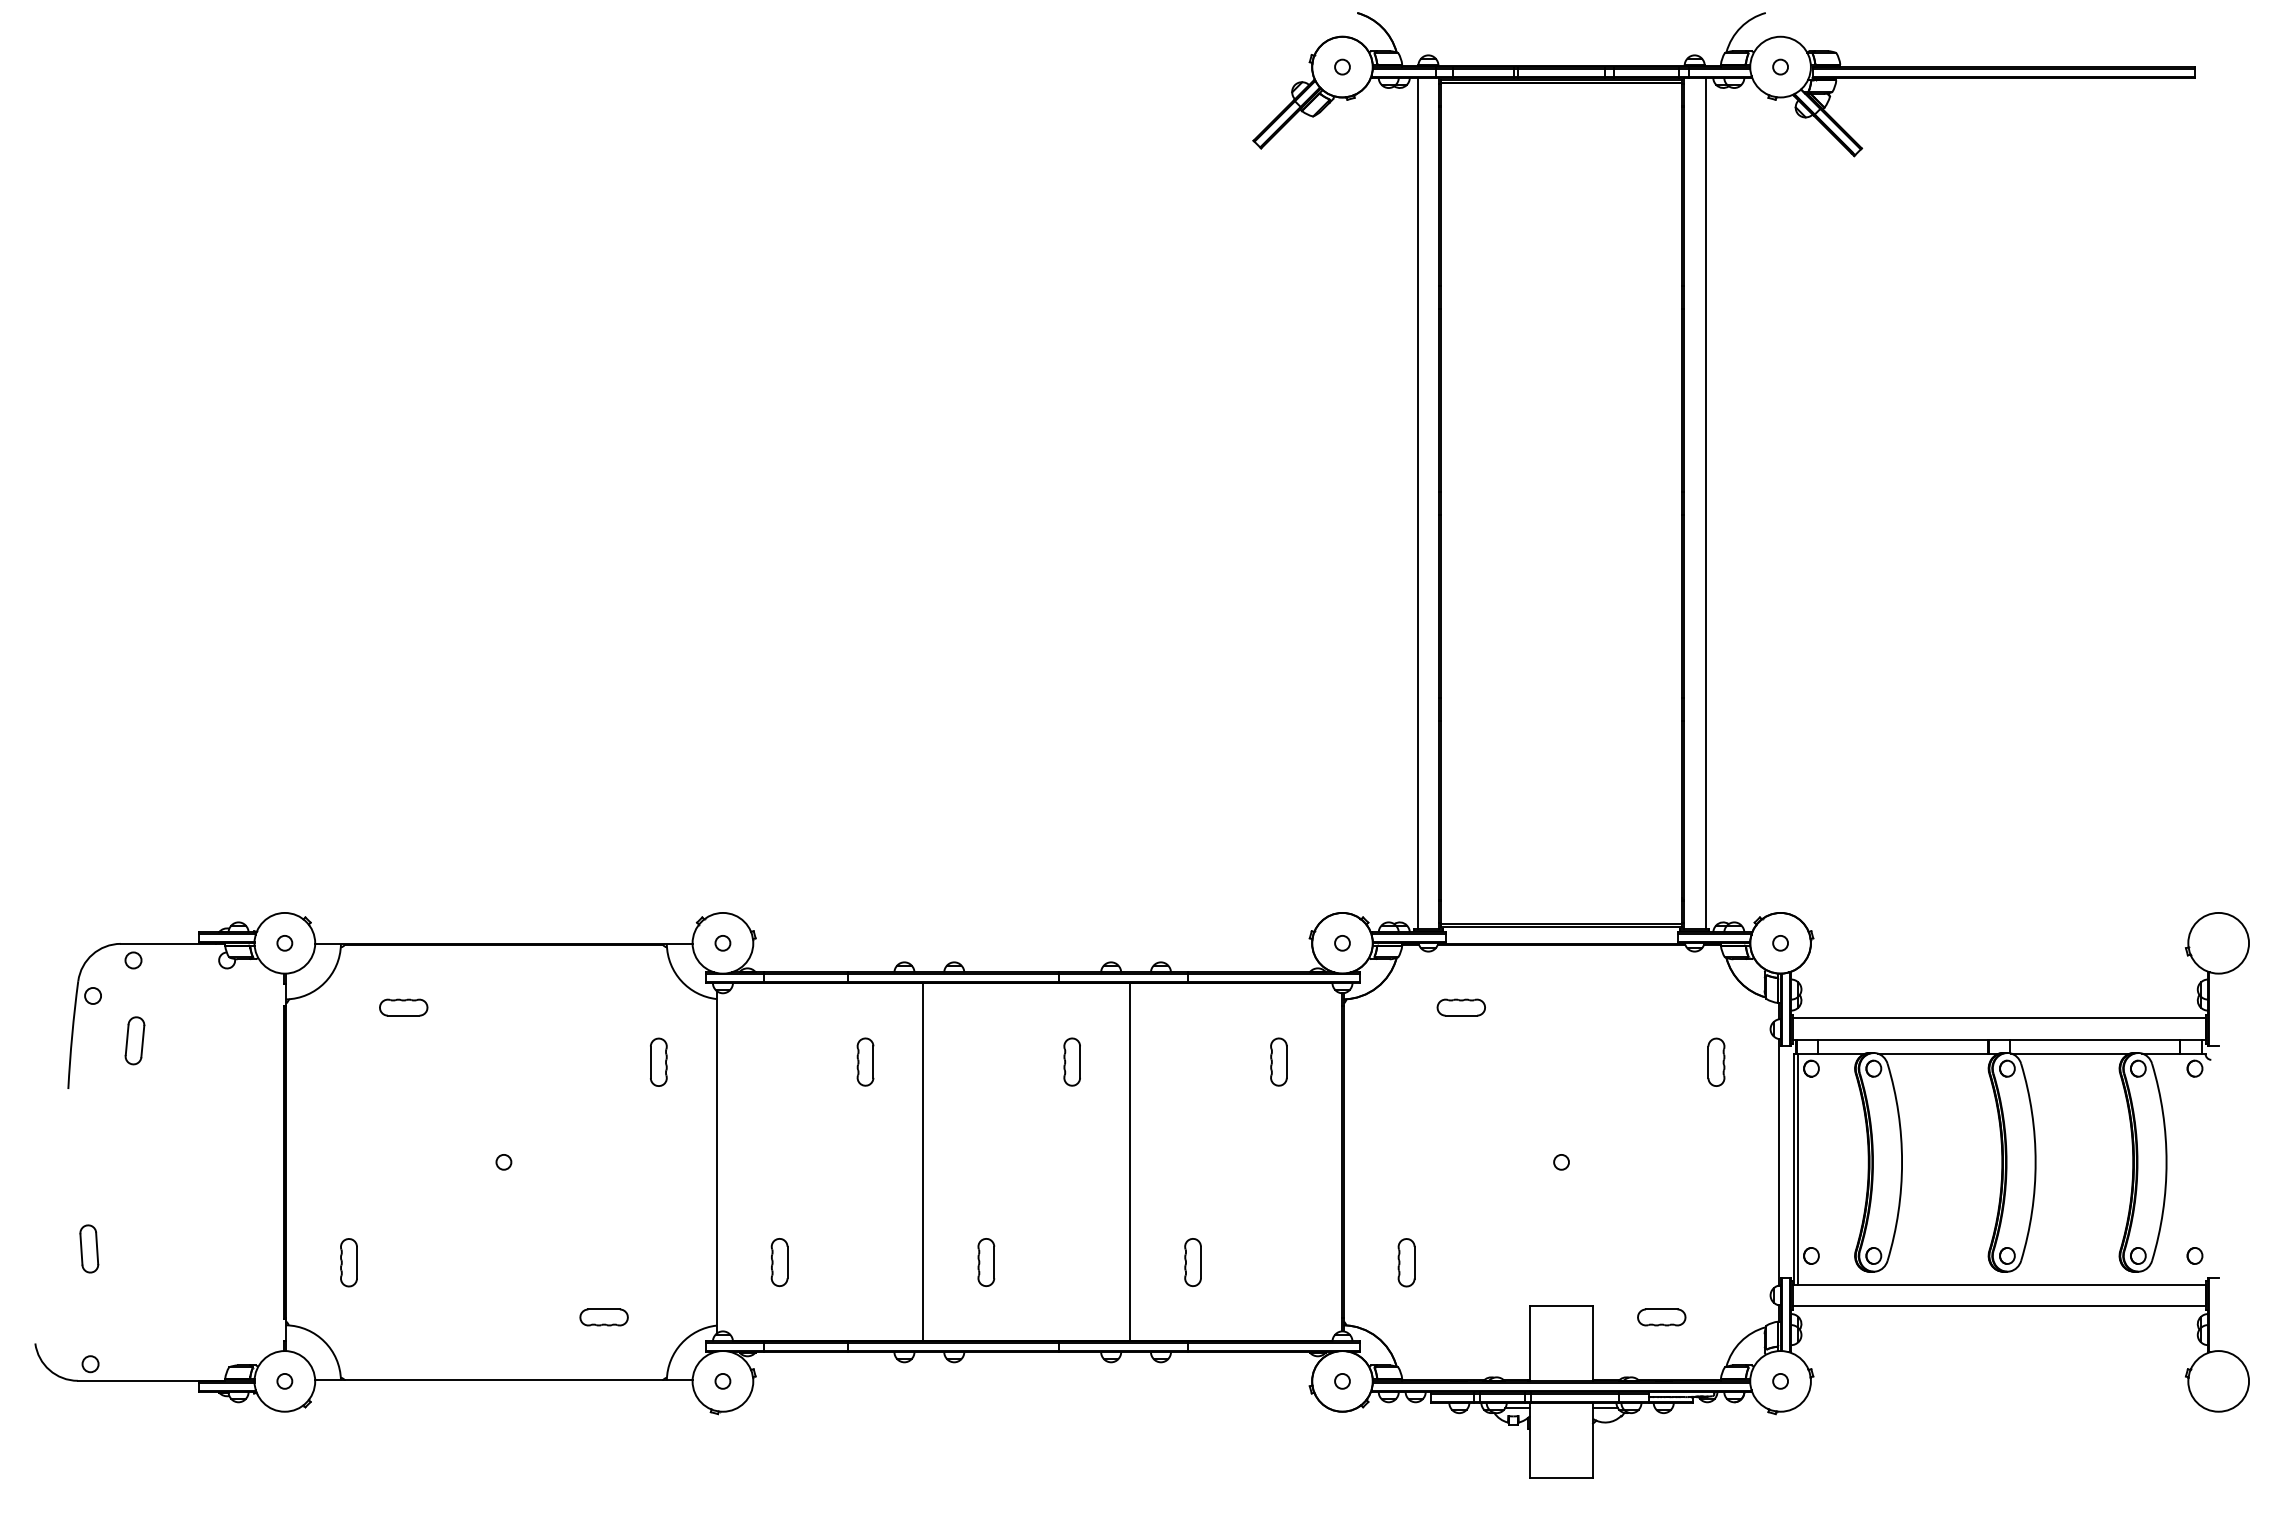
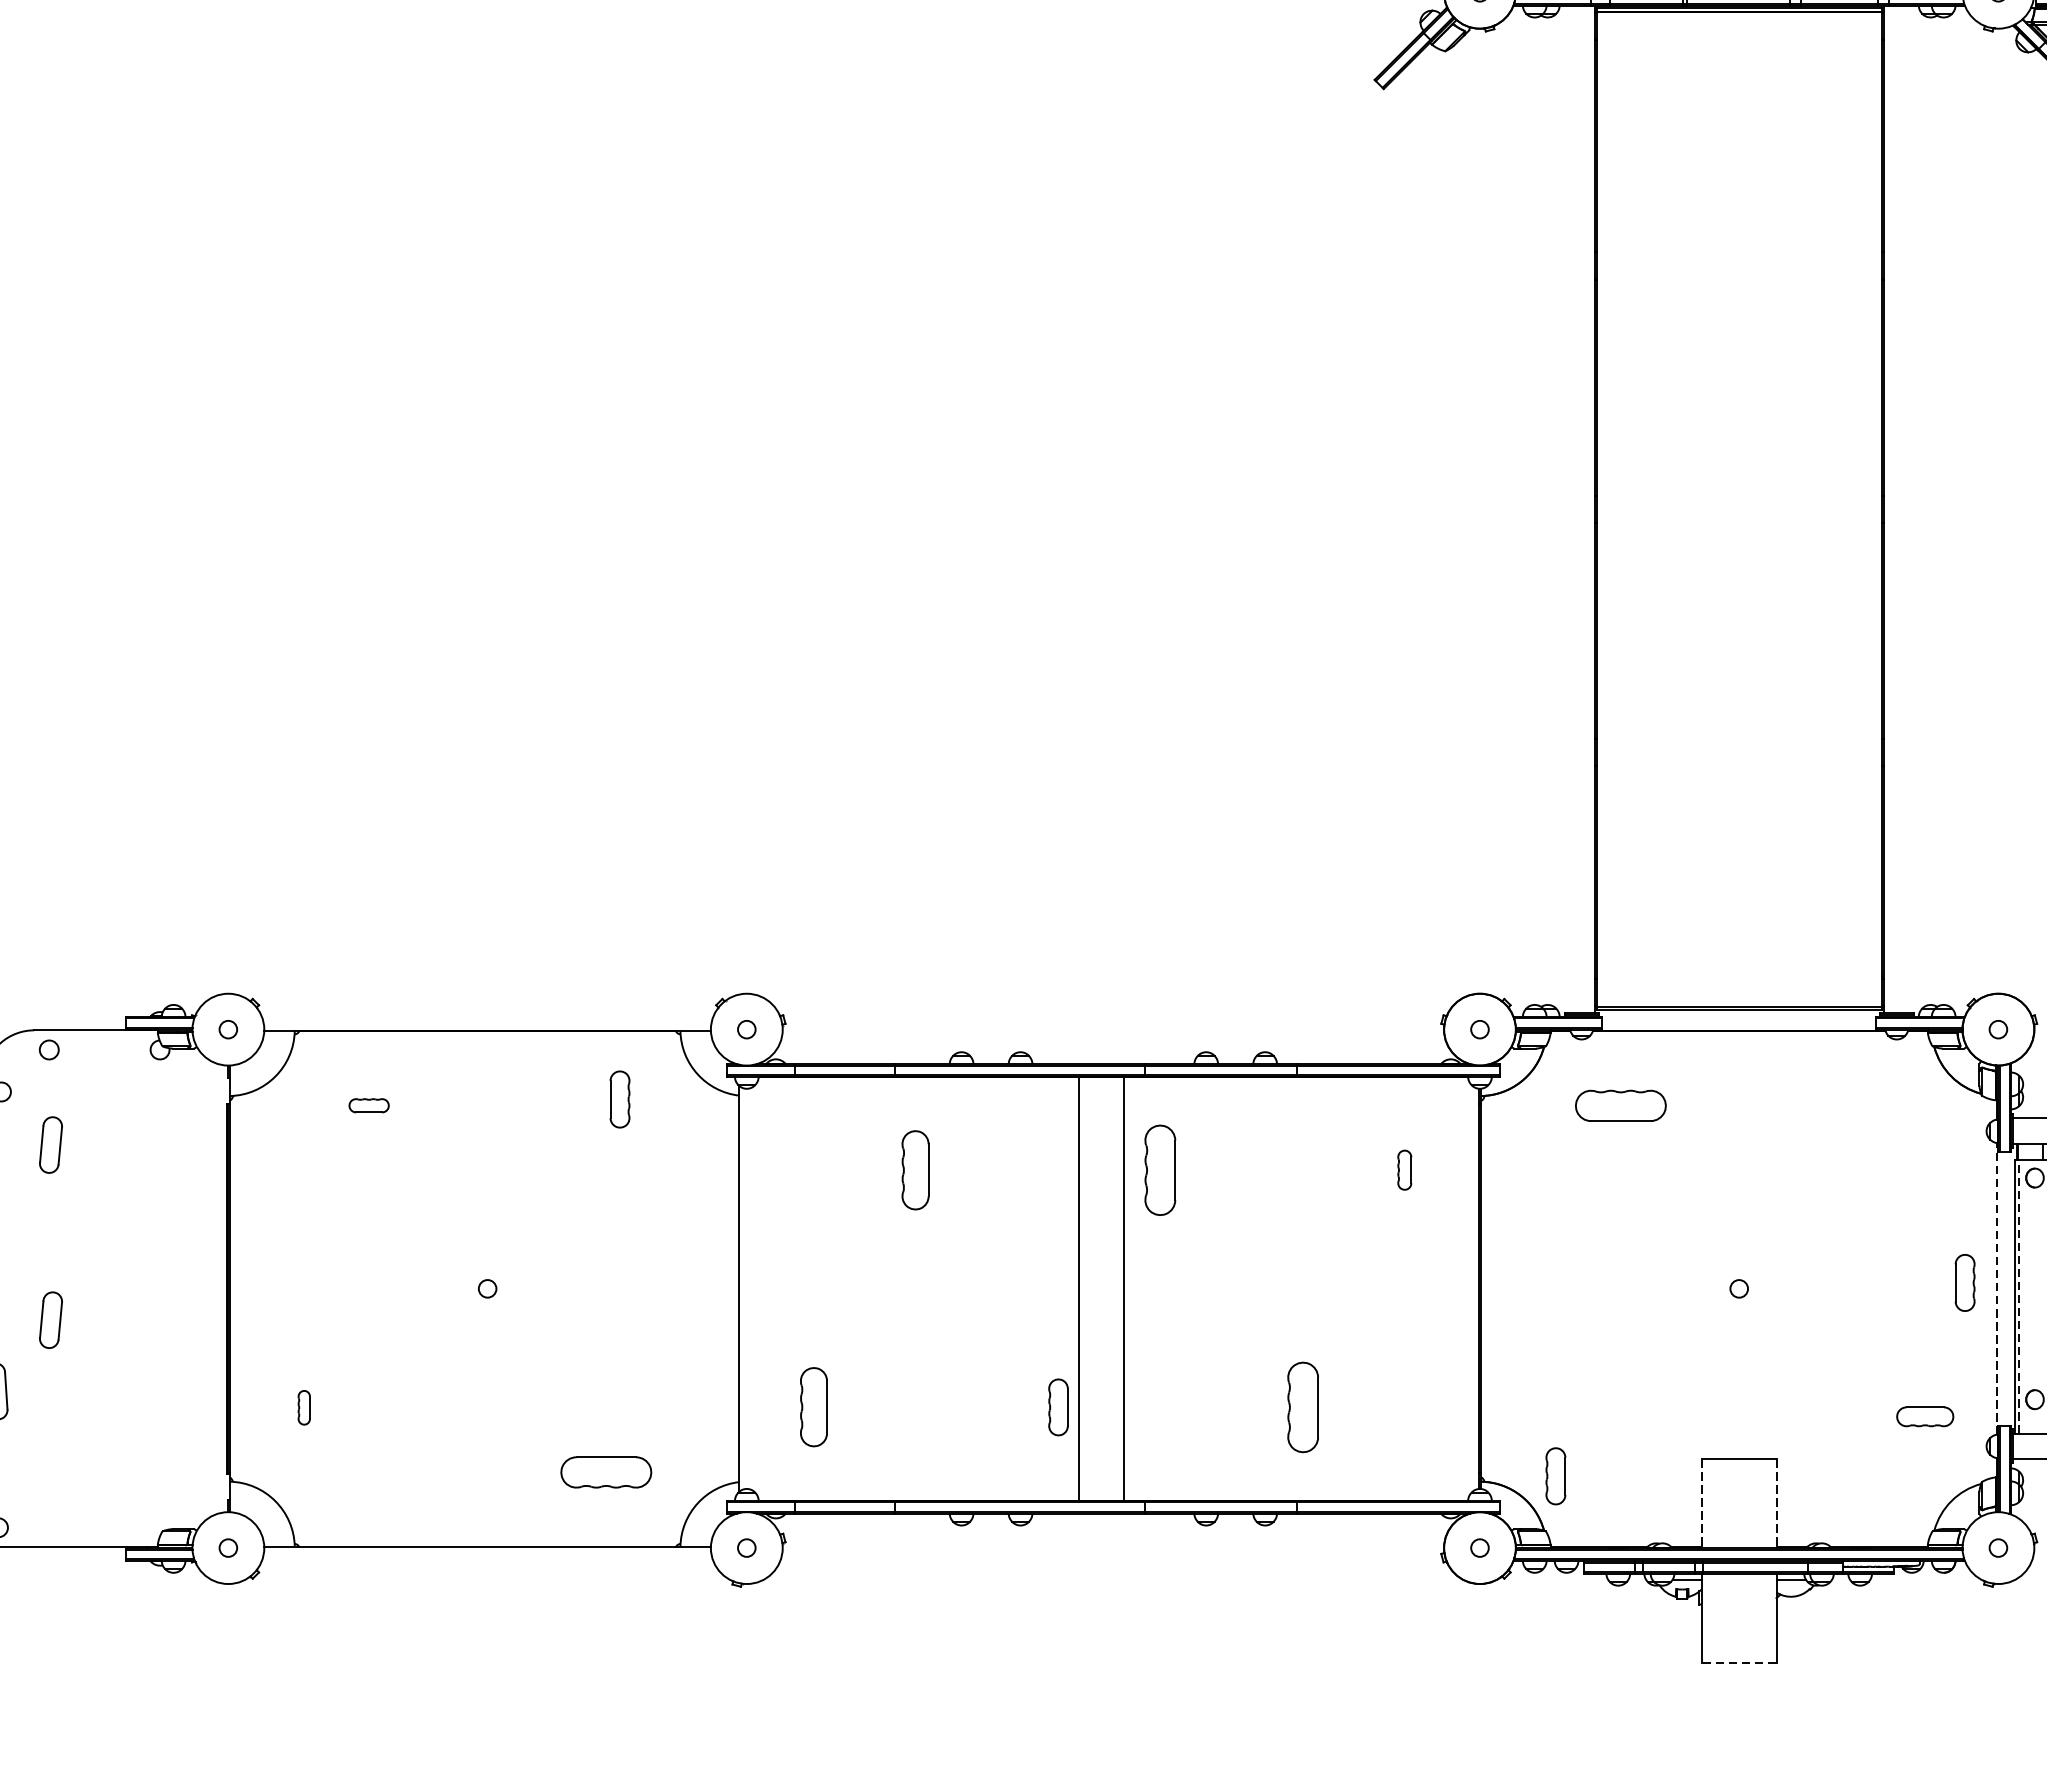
line: (1417, 503) -> (1568, 509), removed
line: (1705, 503) -> (1909, 509), removed
part: (403, 1007) -> (368, 1105), size x0.7
part: (1460, 1007) -> (1619, 1105), size x1.6
part: (658, 1061) -> (619, 1098), moved
part: (865, 1061) -> (915, 1169), size x1.4
part: (1071, 1061) -> (1159, 1169), size x1.6
part: (1278, 1061) -> (1404, 1169), size x0.7
part: (1716, 1061) -> (1965, 1281), moved
line: (1779, 1161) -> (1997, 1287), solid -> dashed
line: (923, 1162) -> (1078, 1289), moved
line: (1130, 1162) -> (1124, 1289), moved
line: (1798, 1169) -> (2019, 1297), solid -> dashed
part: (134, 1188) -> (50, 1319), added
part: (348, 1262) -> (303, 1407), size x0.6
part: (779, 1262) -> (813, 1407), size x1.4
part: (1192, 1262) -> (1302, 1407), size x1.6
part: (1406, 1262) -> (1555, 1476), moved
part: (603, 1317) -> (605, 1472), size x1.6
part: (1661, 1317) -> (1924, 1416), moved
line: (1530, 1343) -> (1702, 1503), solid -> dashed
line: (1593, 1343) -> (1777, 1503), solid -> dashed
line: (1561, 1478) -> (1739, 1663), solid -> dashed

